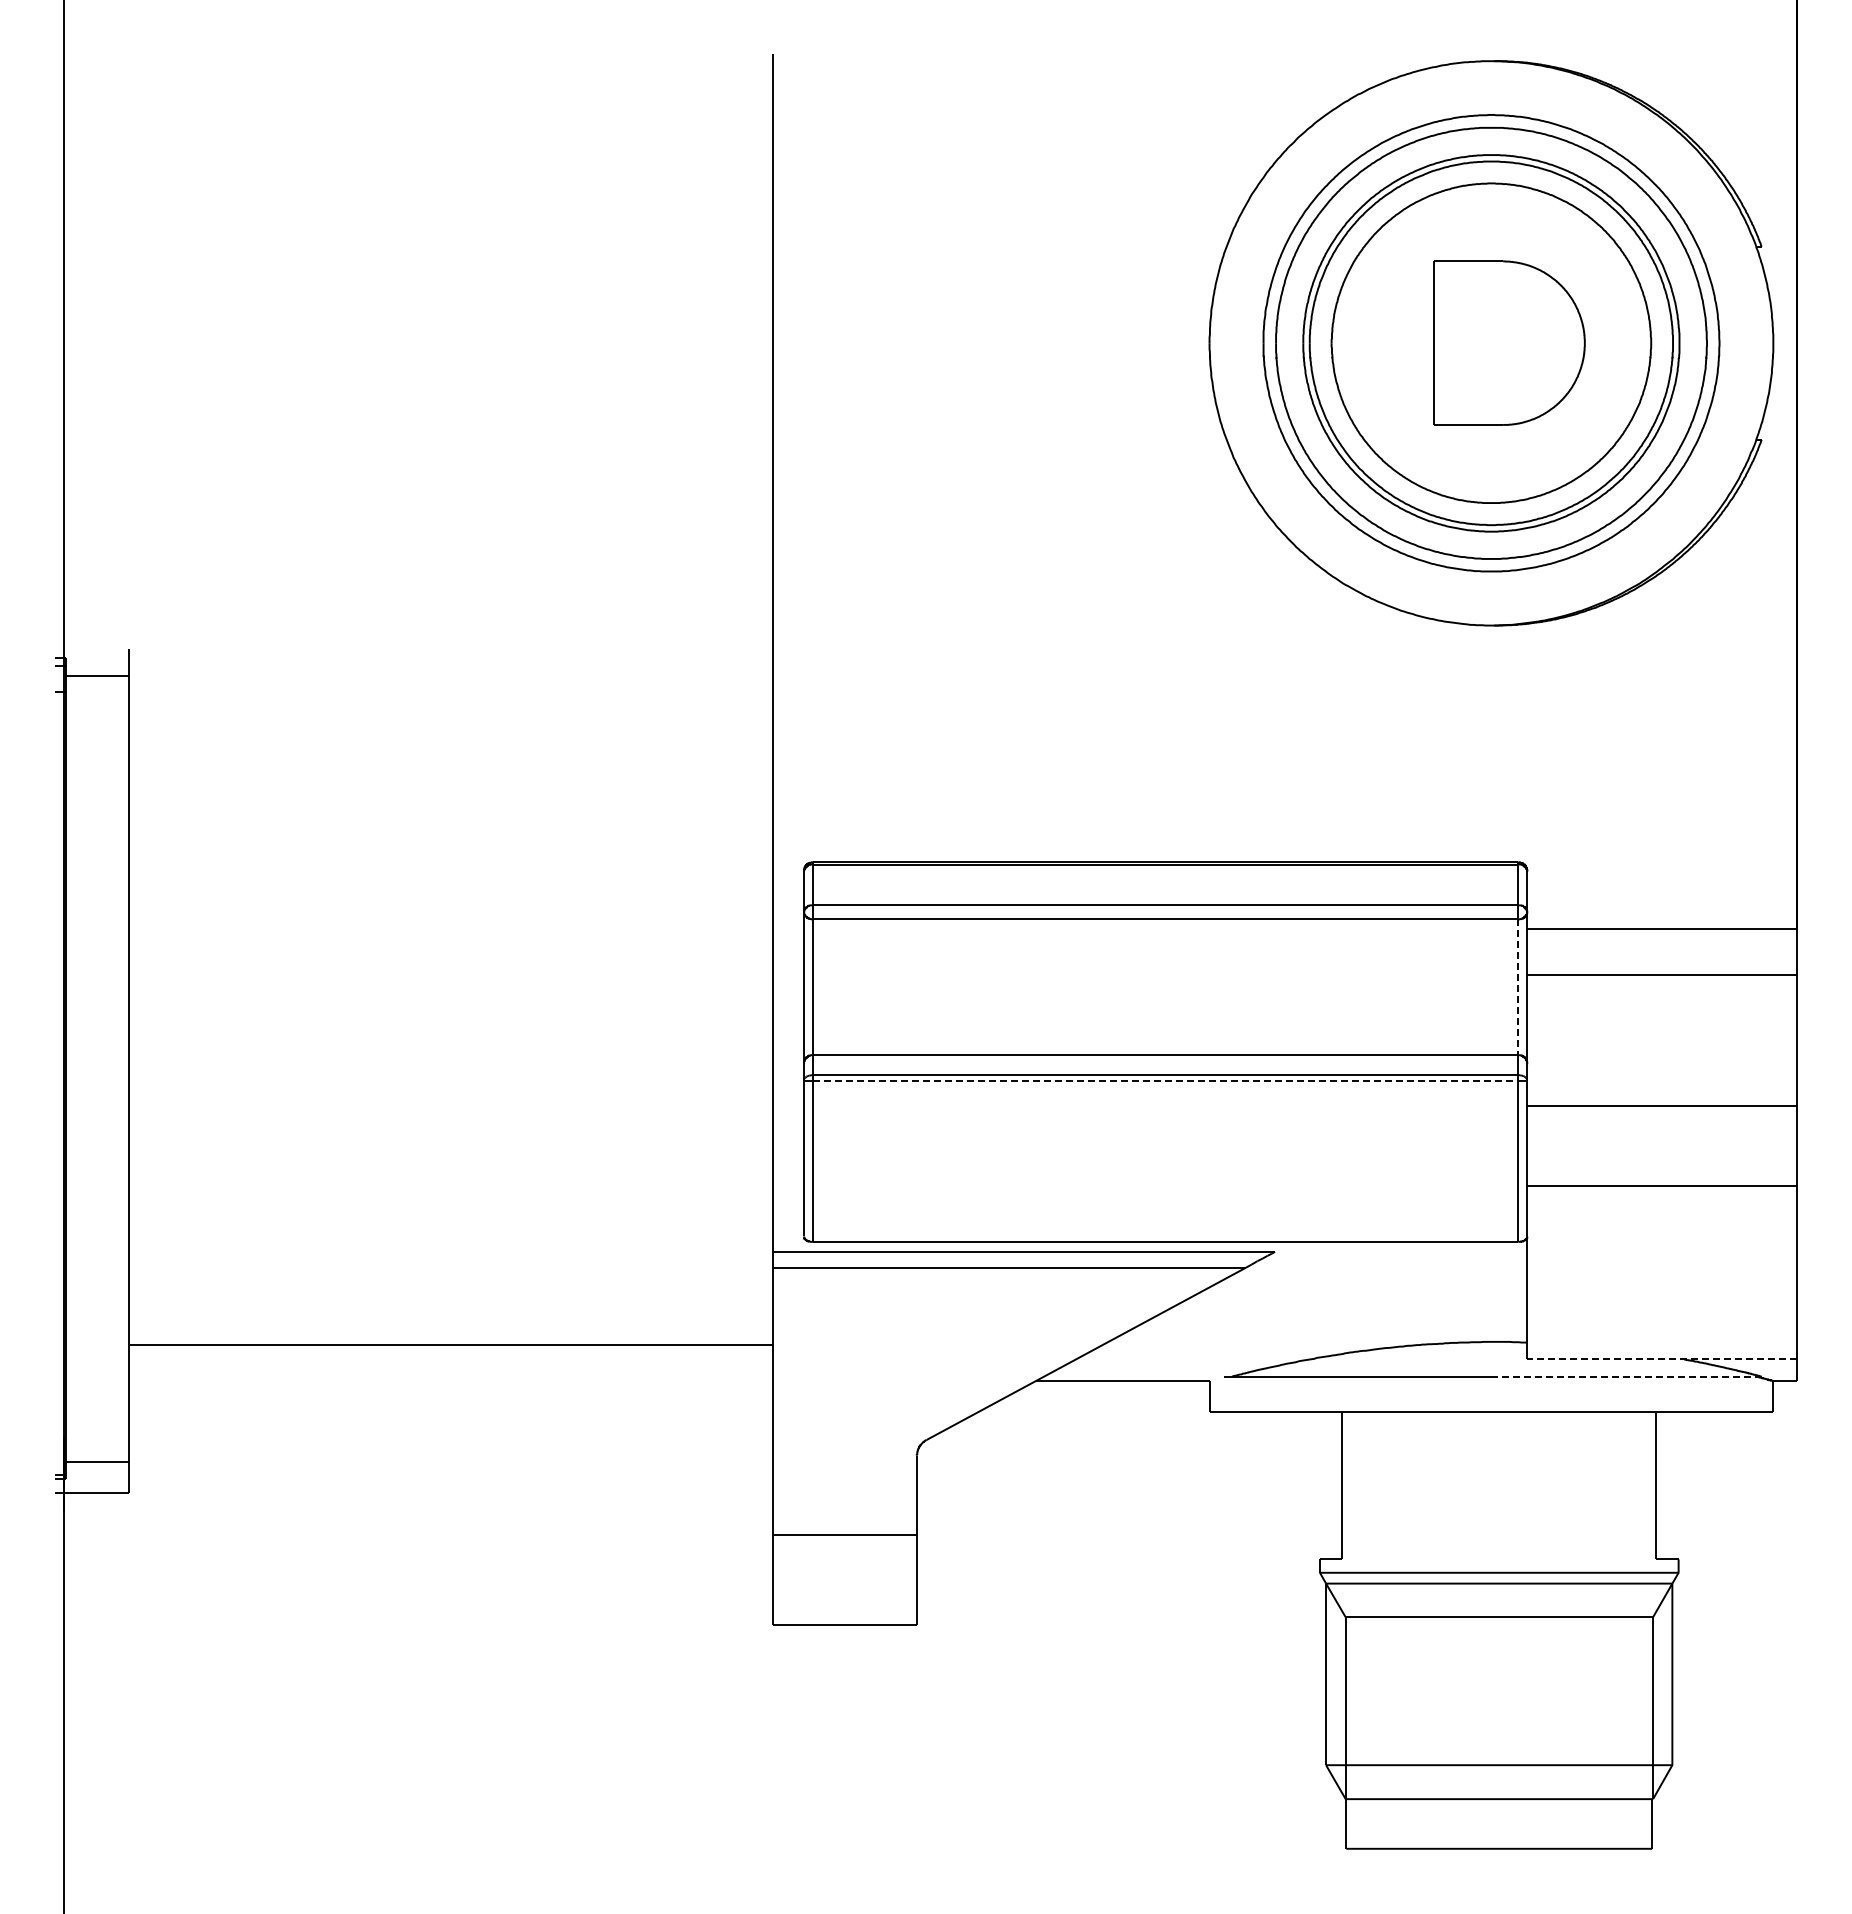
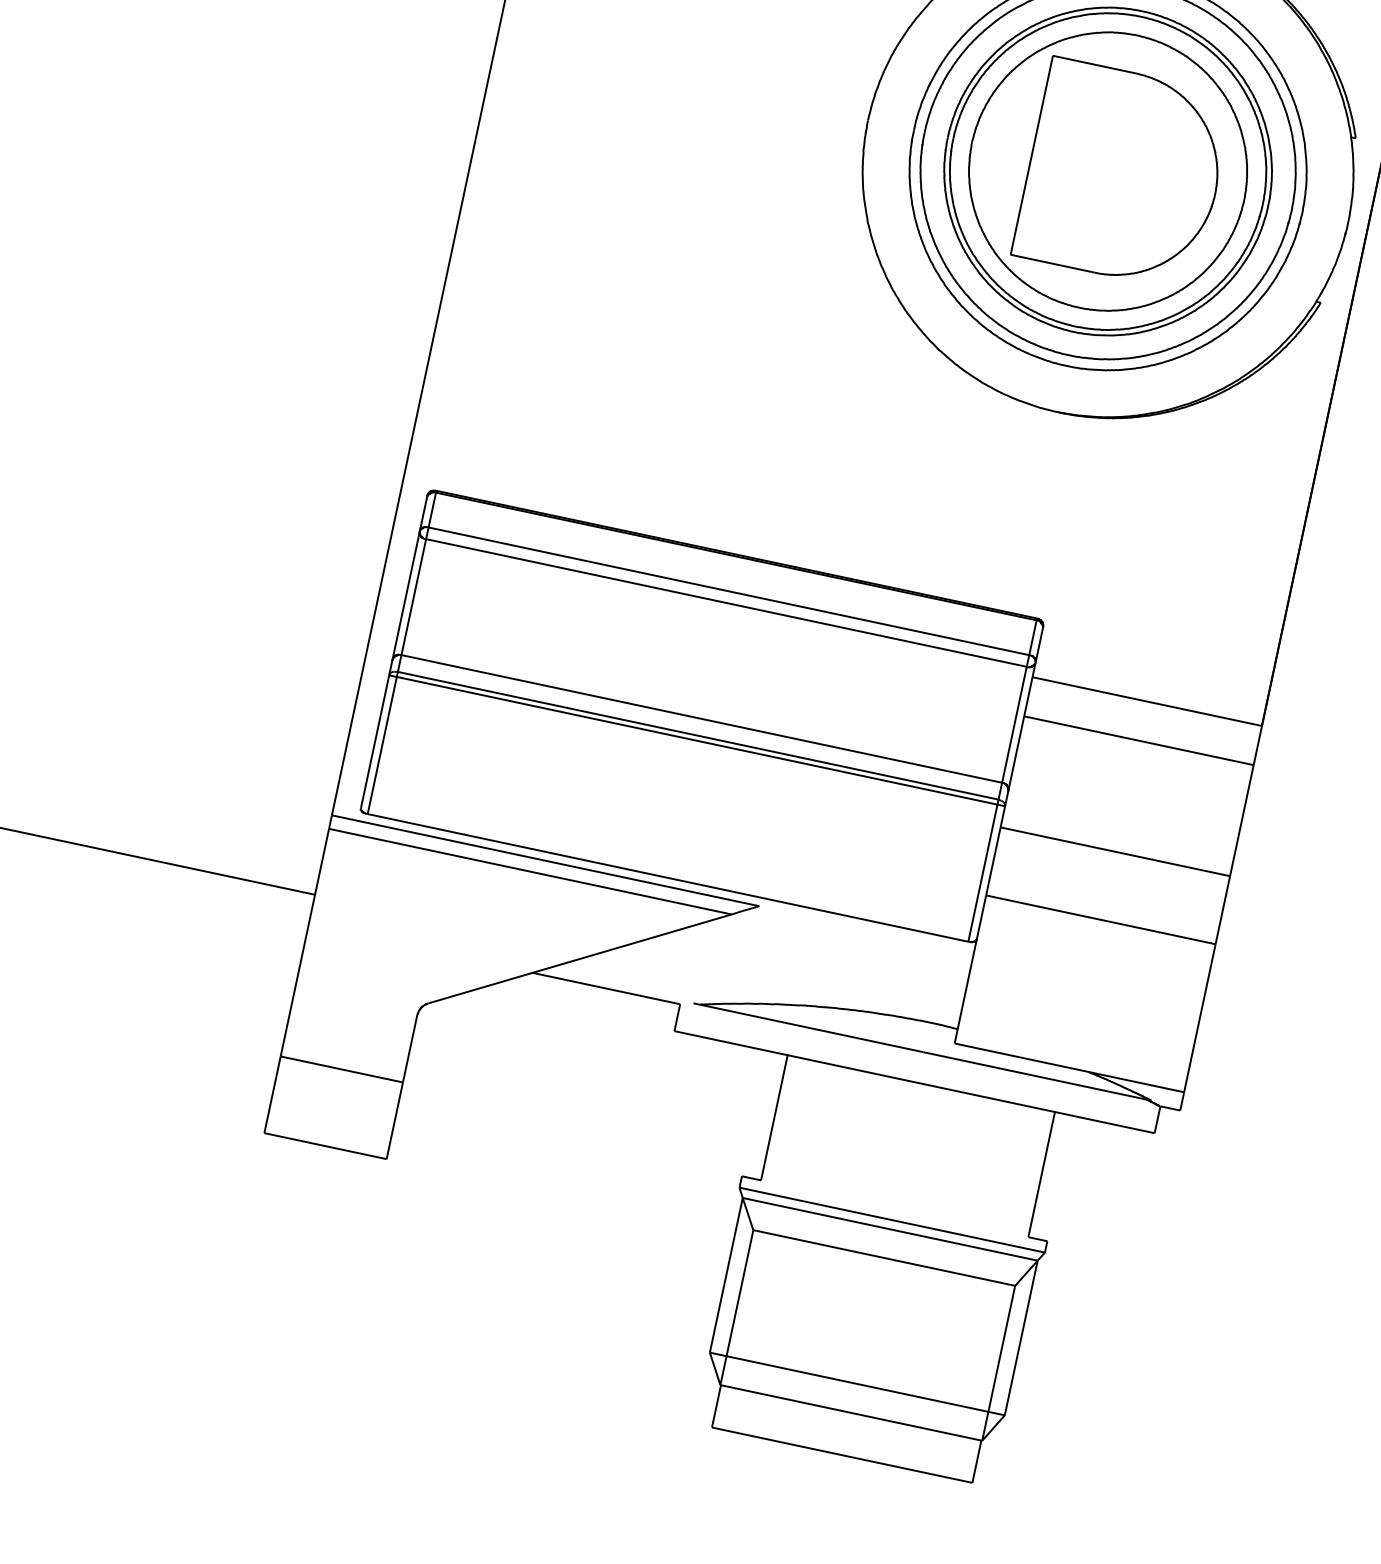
part: (1509, 342) -> (1123, 174), size x1.43
line: (1518, 987) -> (1014, 725), dashed -> solid
line: (1165, 1080) -> (697, 740), dashed -> solid
line: (1661, 1359) -> (1068, 1067), dashed -> solid
line: (1628, 1376) -> (1037, 1076), dashed -> solid

